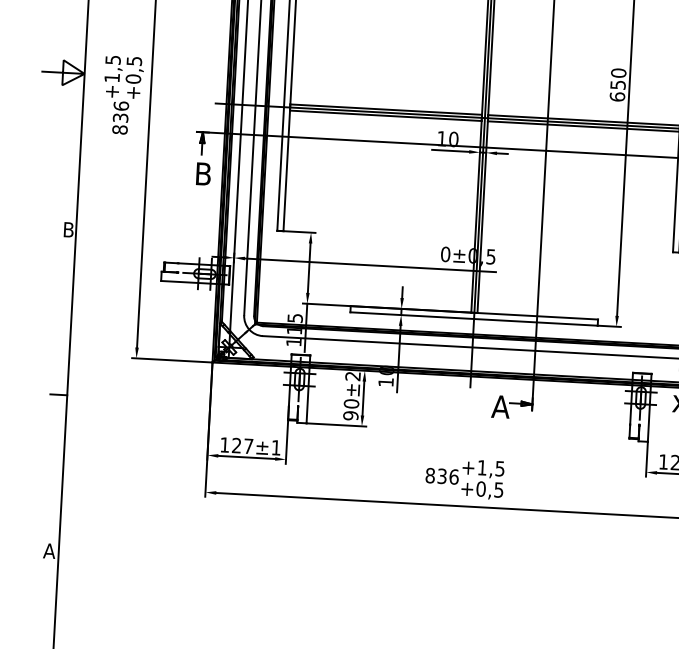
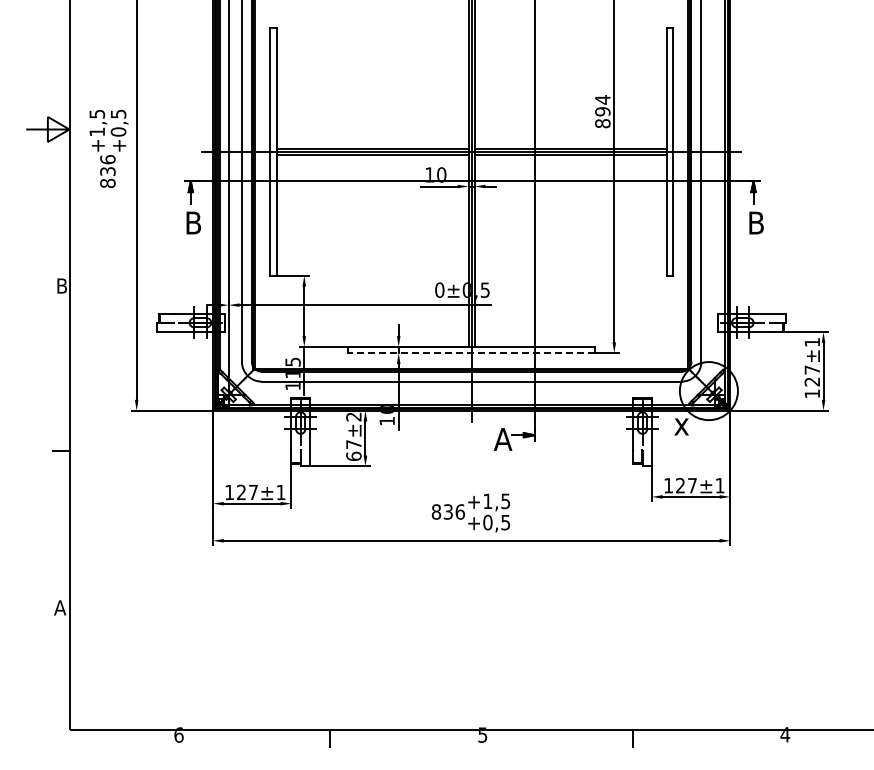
text: (617, 84) -> (602, 111), 650 -> 894
line: (473, 319) -> (471, 353), solid -> dashed
text: (350, 409) -> (353, 450), 90 -> 67

